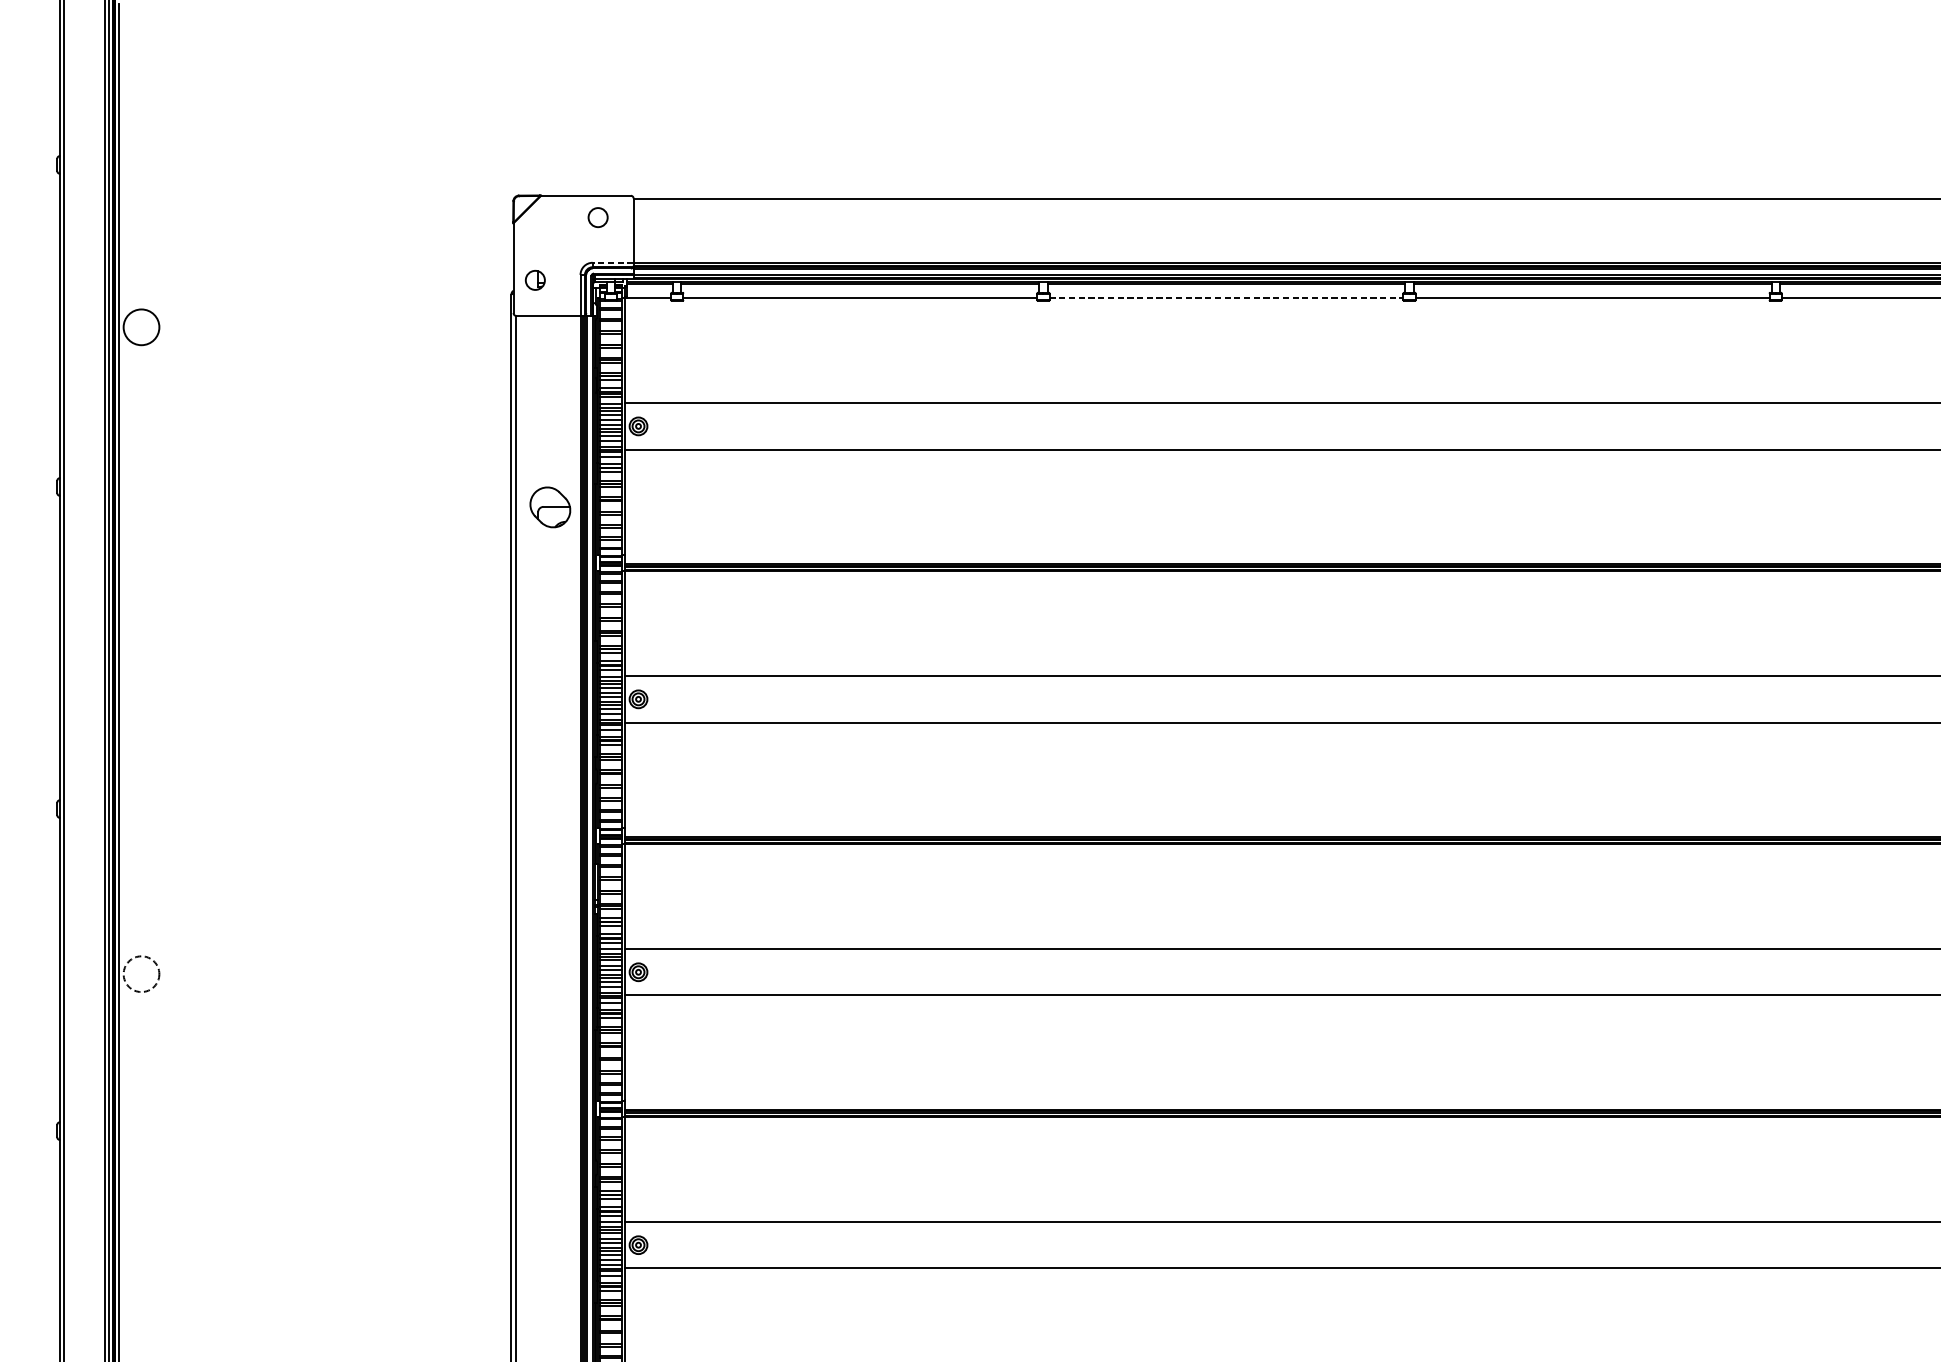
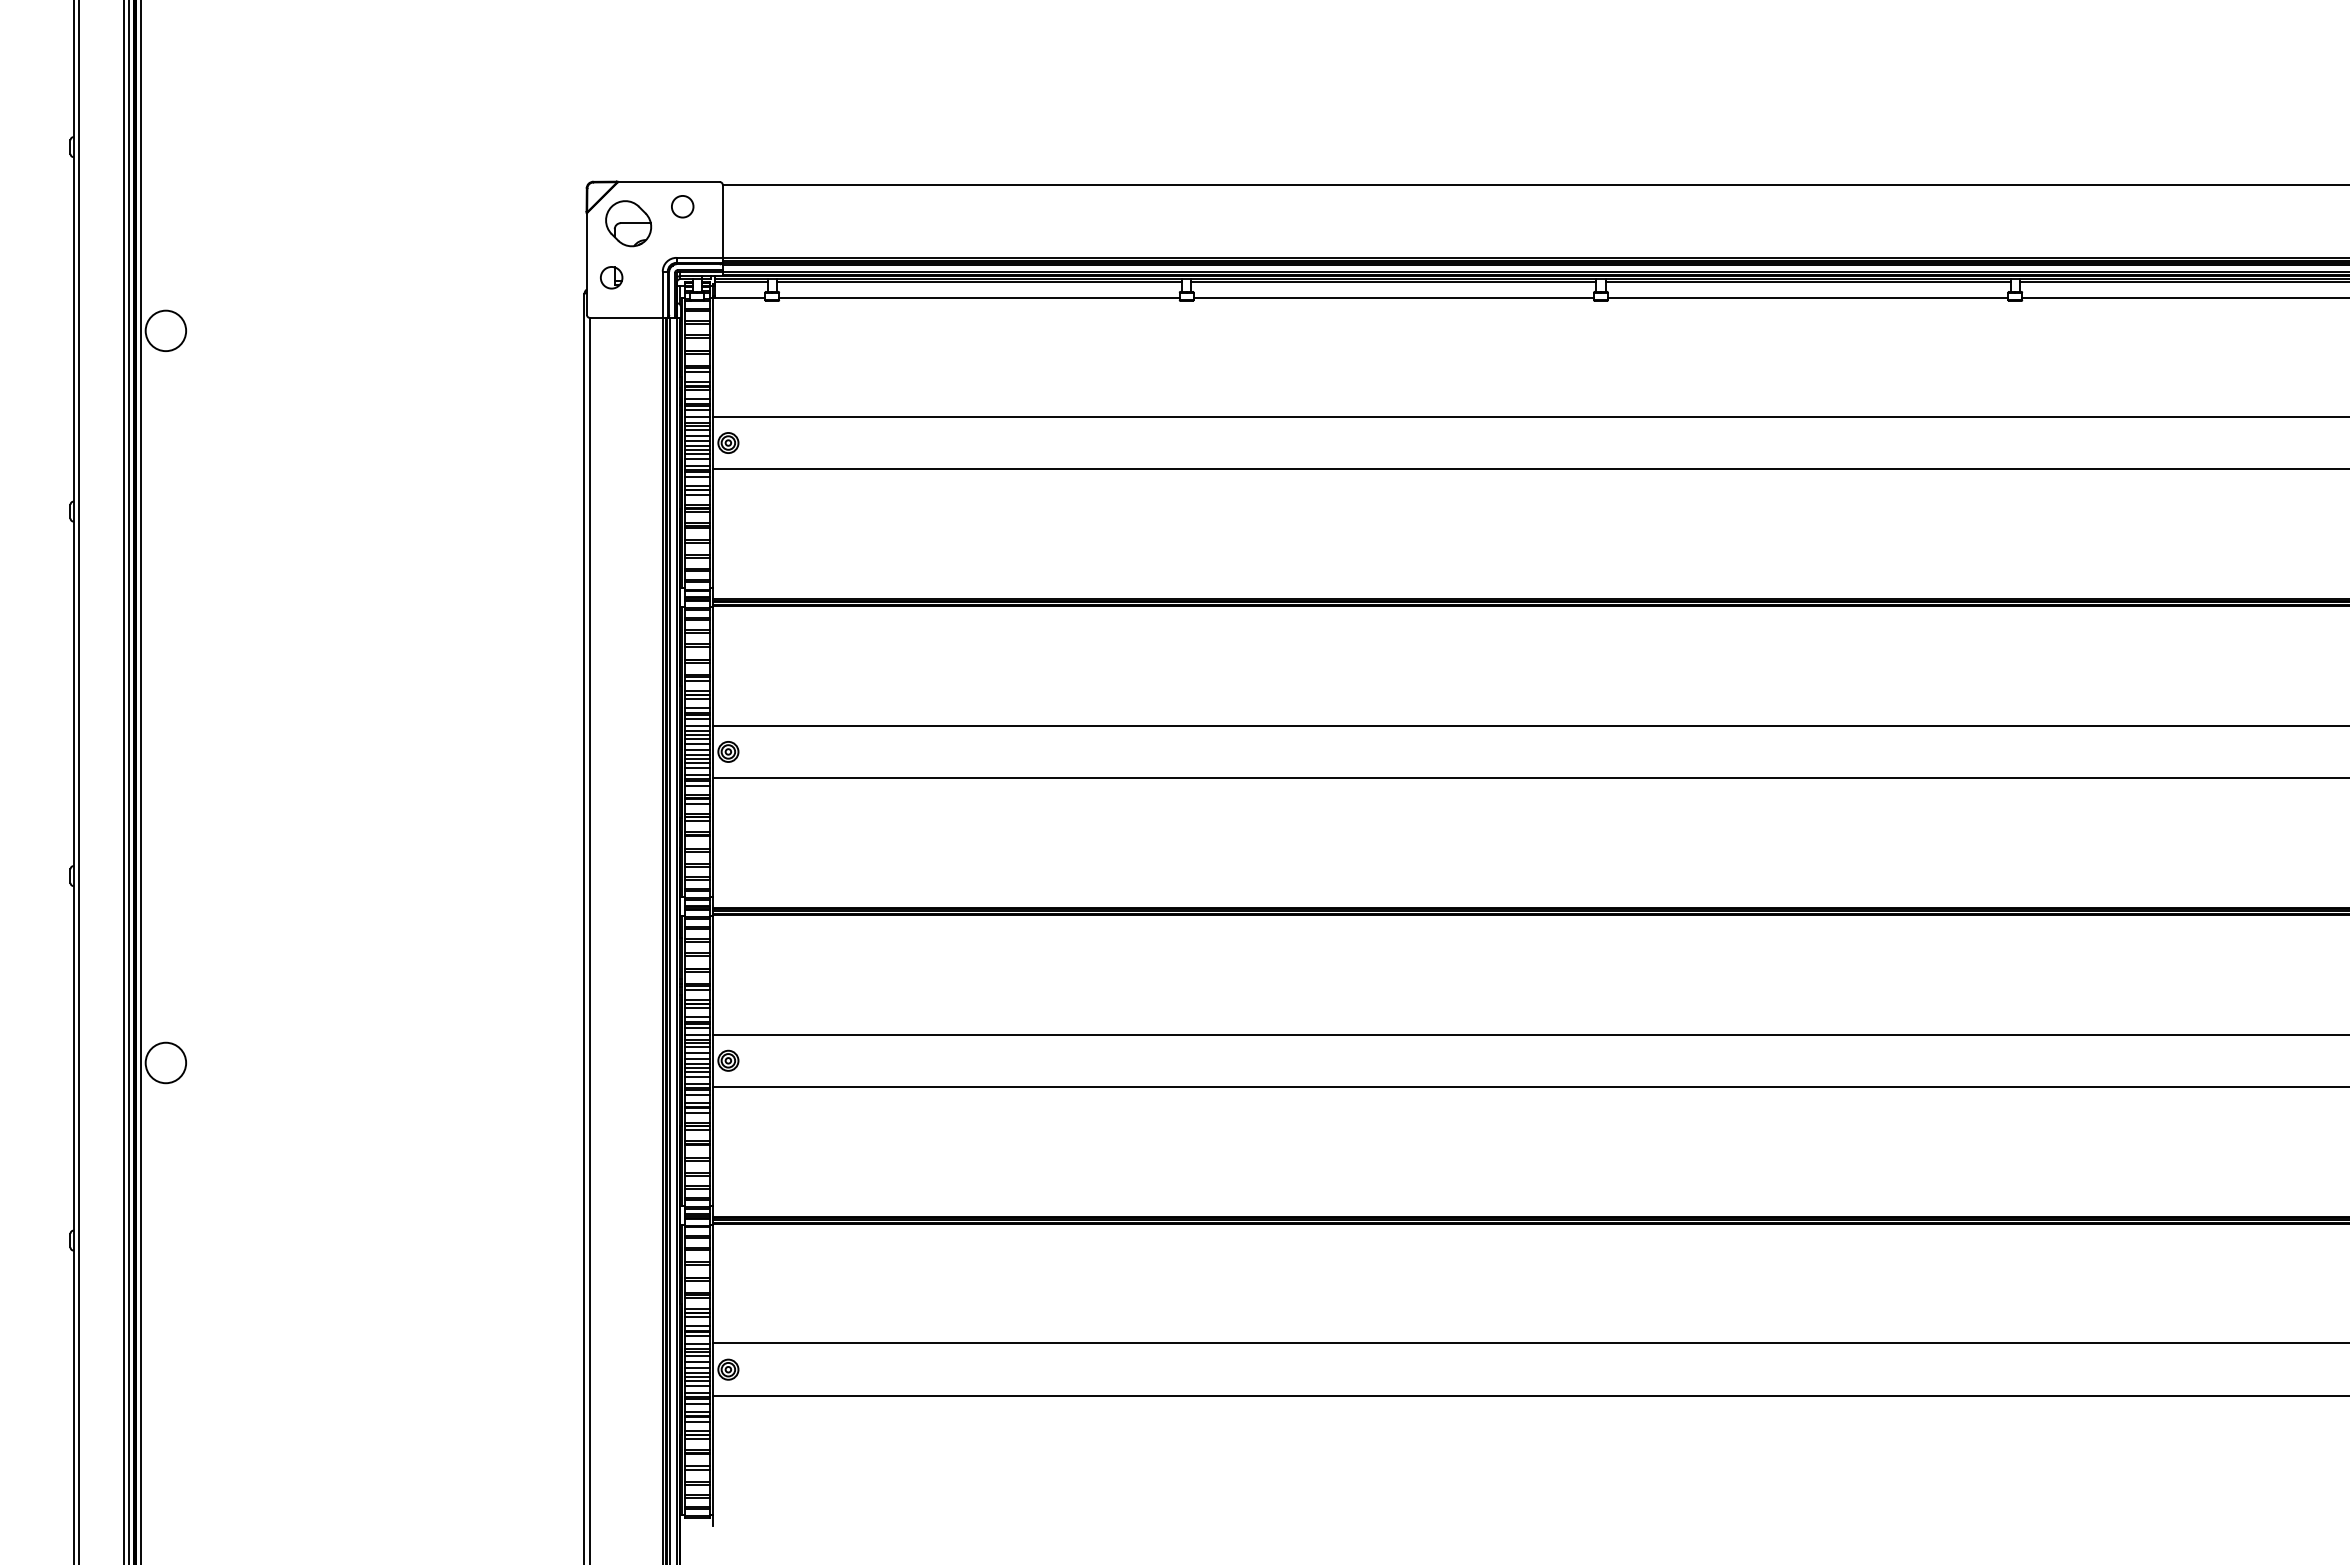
line: (612, 262) -> (699, 257), dashed -> solid
line: (1227, 297) -> (1394, 297), dashed -> solid
part: (550, 507) -> (628, 223), moved
circle: (141, 973) -> (165, 1062), dashed -> solid

